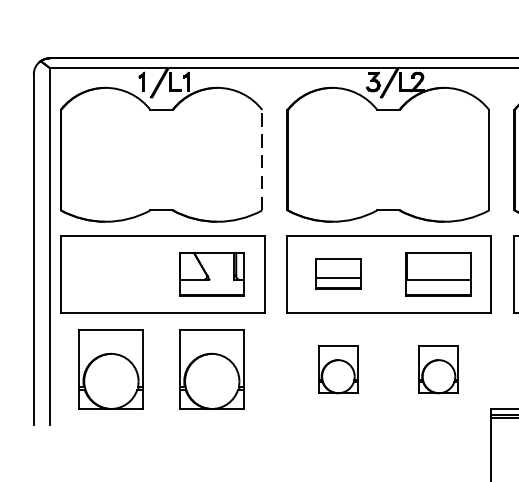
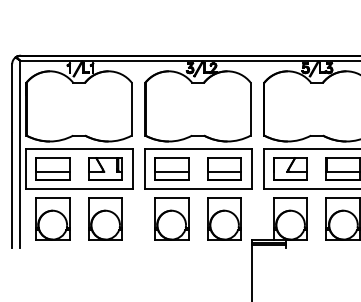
line: (261, 158) -> (131, 108), dashed -> solid
part: (110, 273) -> (52, 168), added
part: (337, 273) -> (171, 168), size x1.43
part: (337, 368) -> (171, 218), size x1.67
part: (438, 368) -> (224, 218), size x1.67

